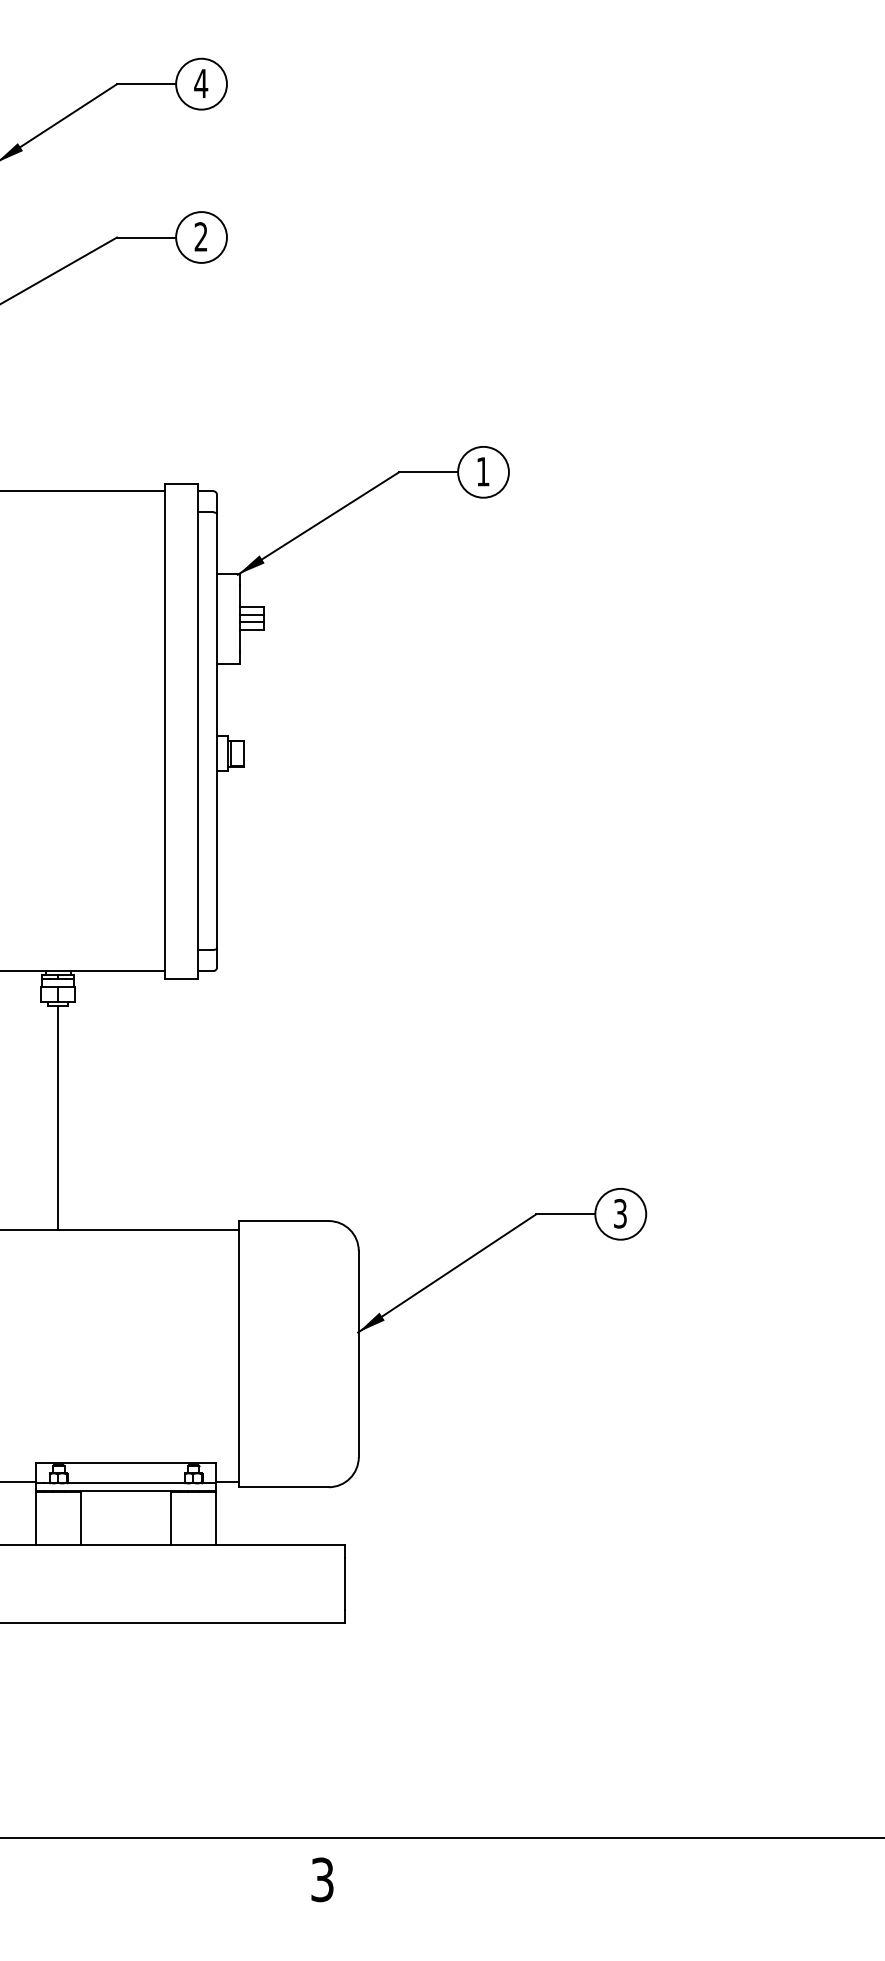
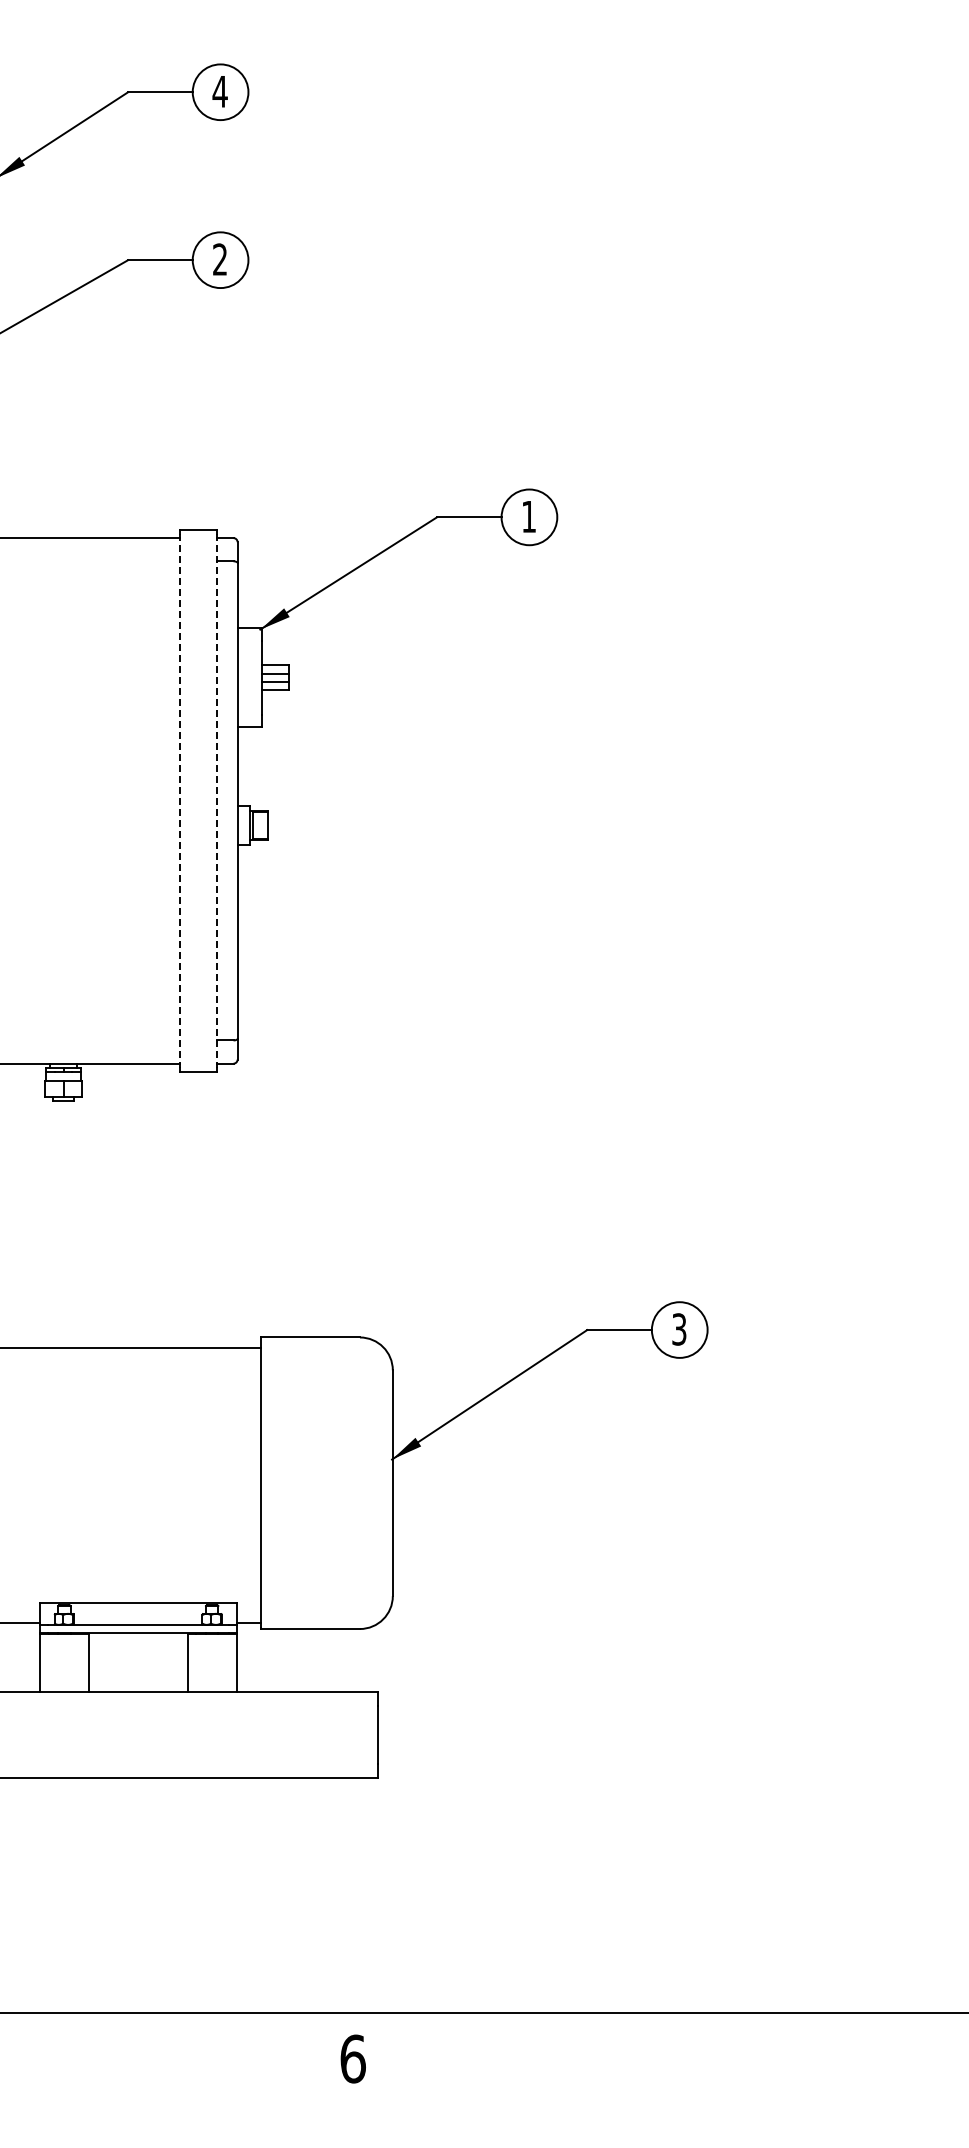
line: (164, 730) -> (180, 800), solid -> dashed
line: (198, 730) -> (217, 800), solid -> dashed
line: (58, 1117) -> (63, 1224), removed
text: (321, 1879) -> (352, 2058), 3 -> 6

